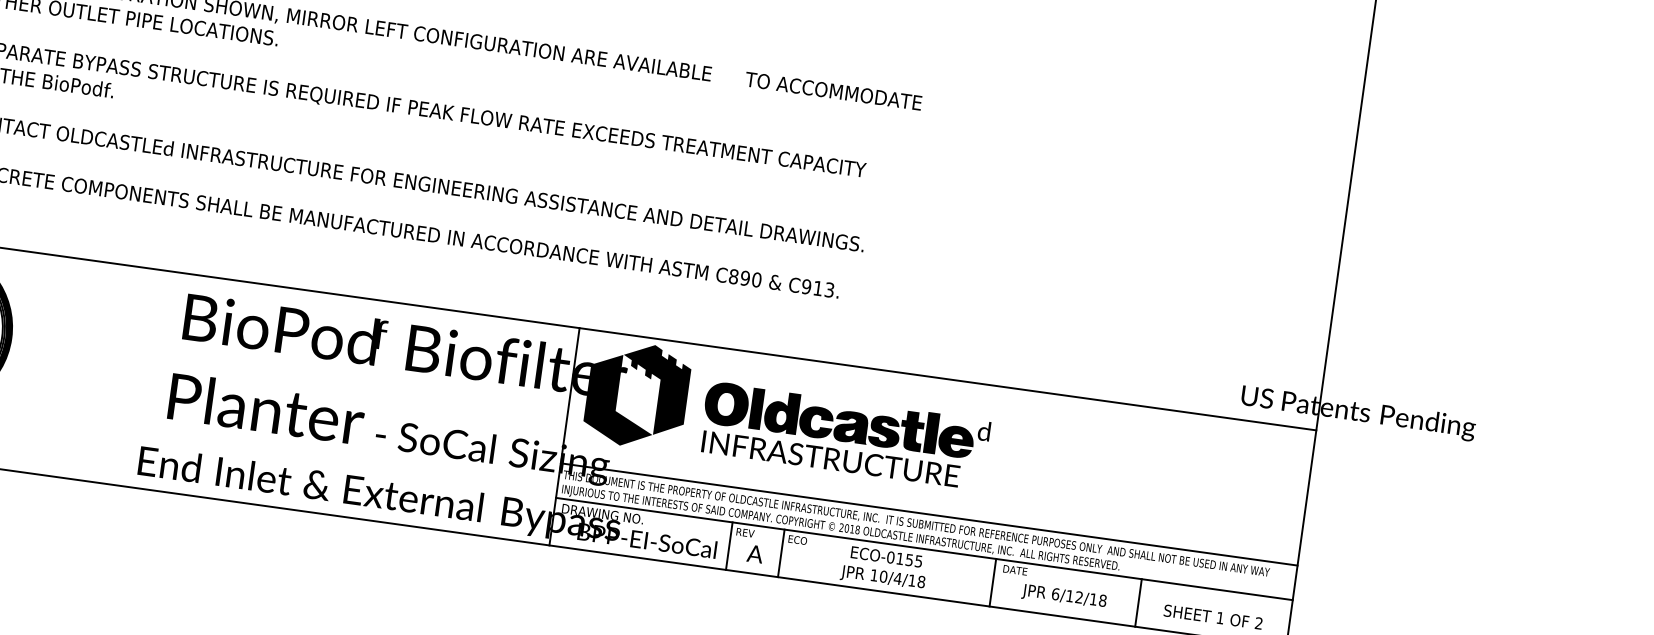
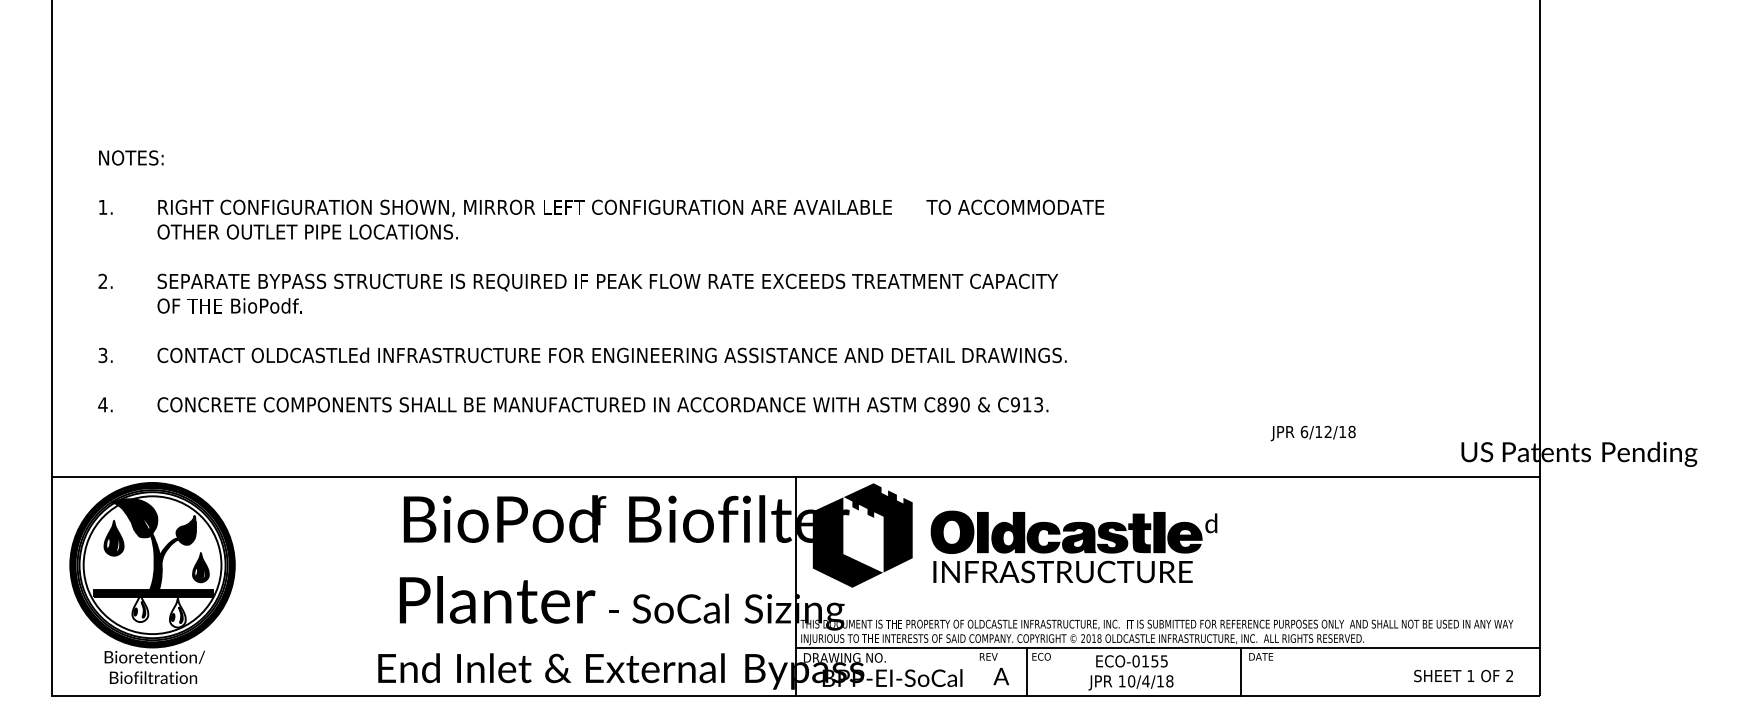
line: (929, 514) -> (1168, 613), removed
line: (729, 546) -> (974, 672), removed
text: (1063, 596) -> (1312, 433), moved
line: (1138, 603) -> (1387, 672), removed

